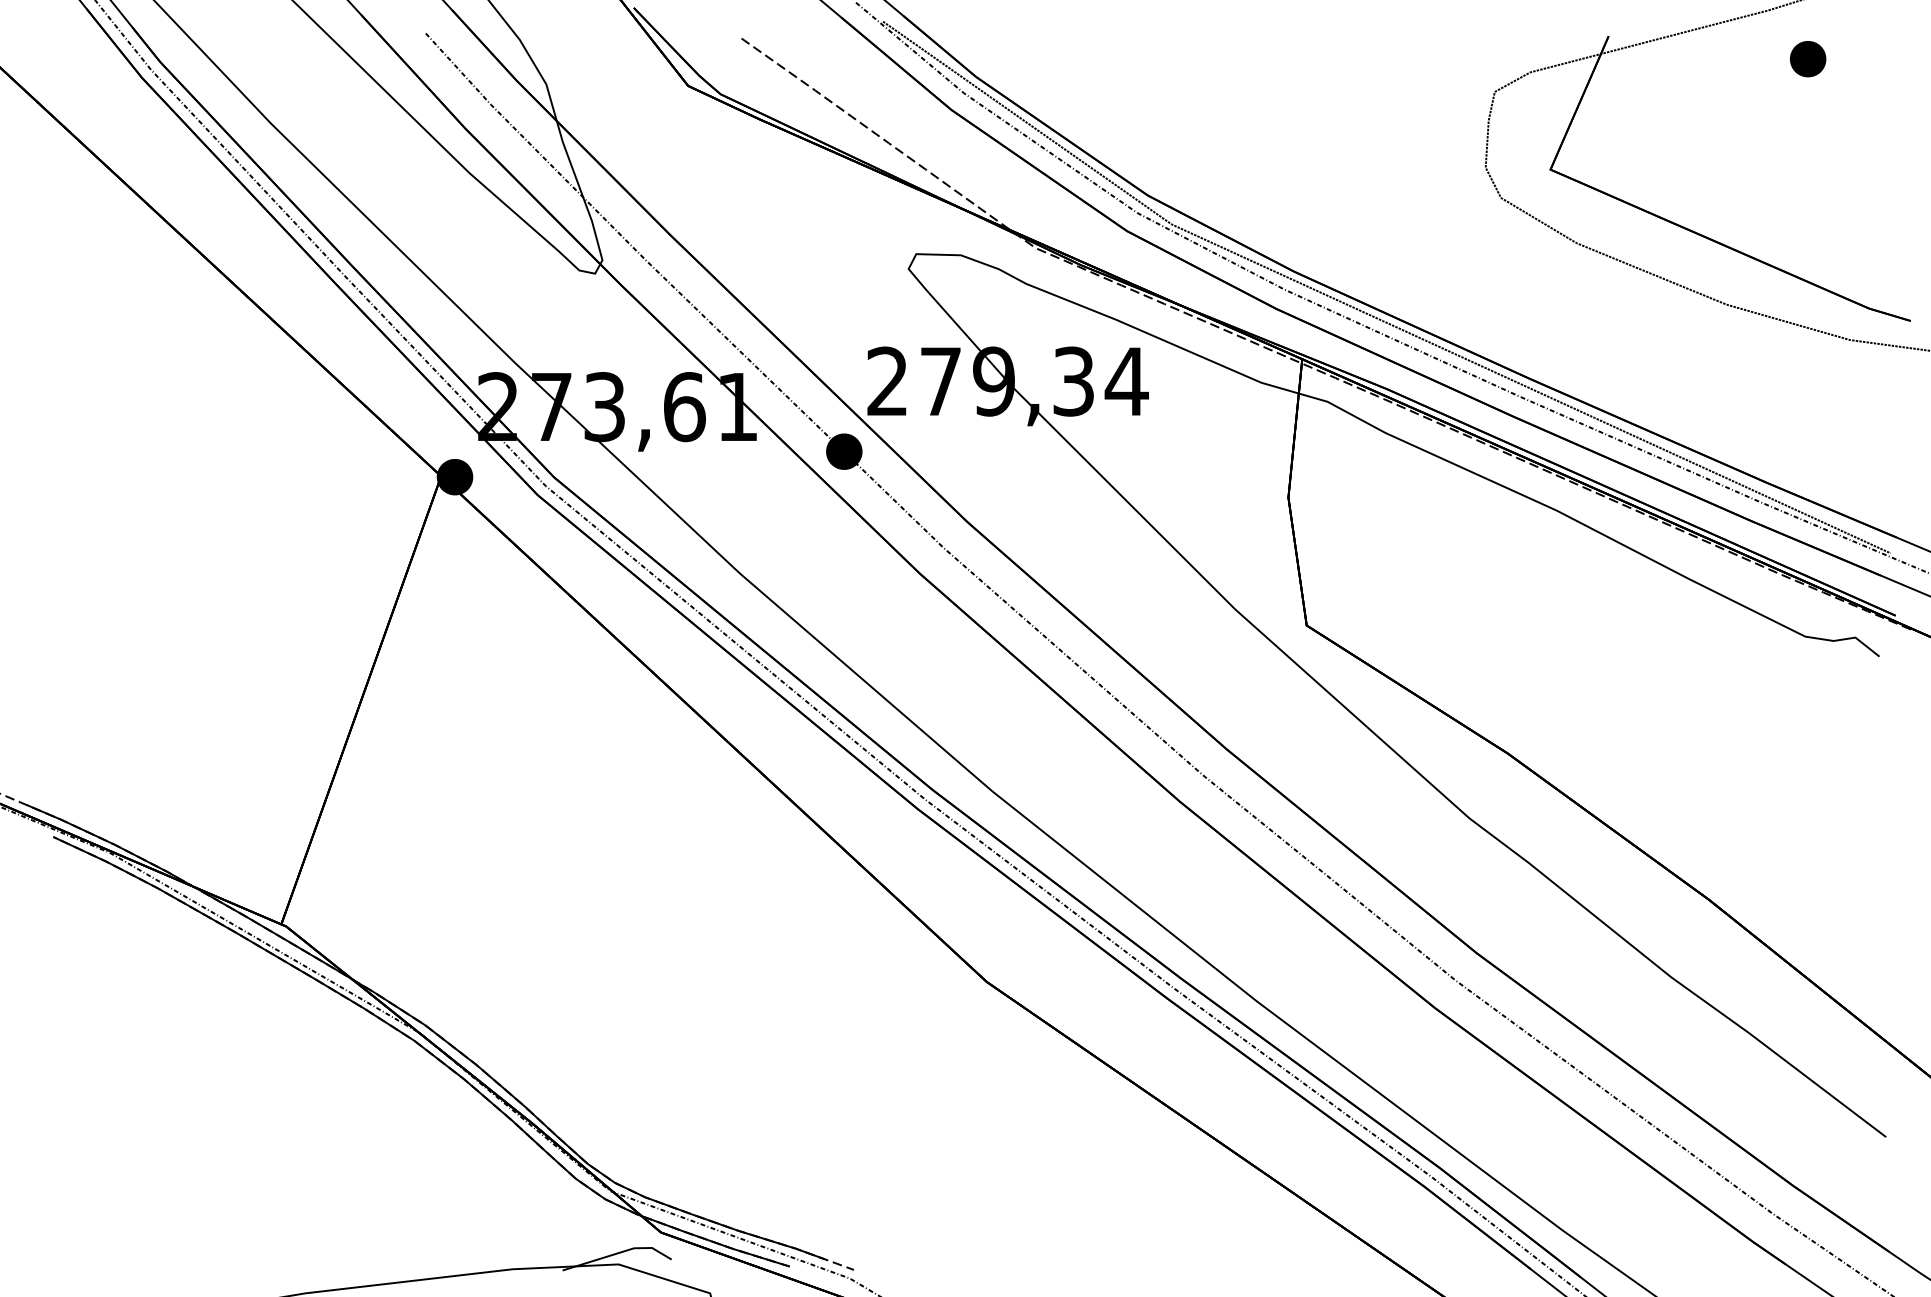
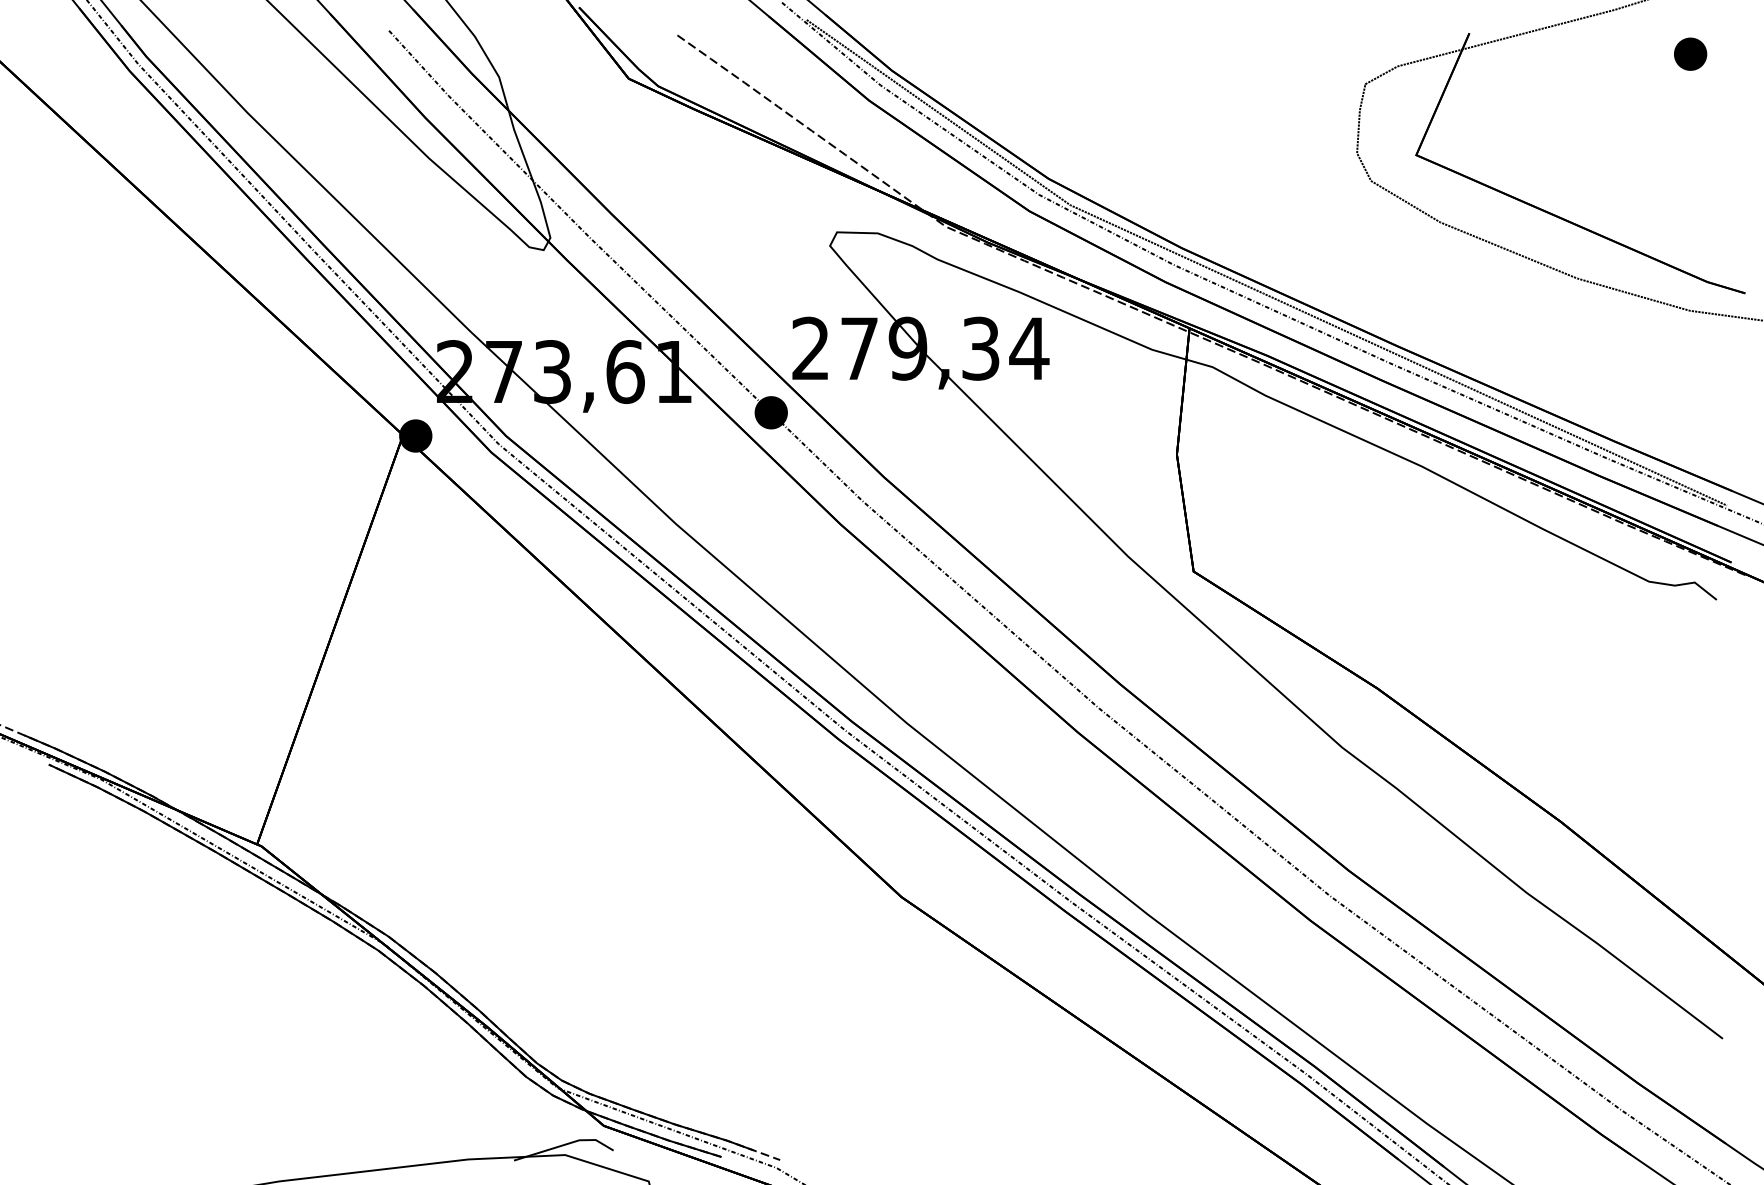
part: (1808, 58) -> (1690, 53), moved

